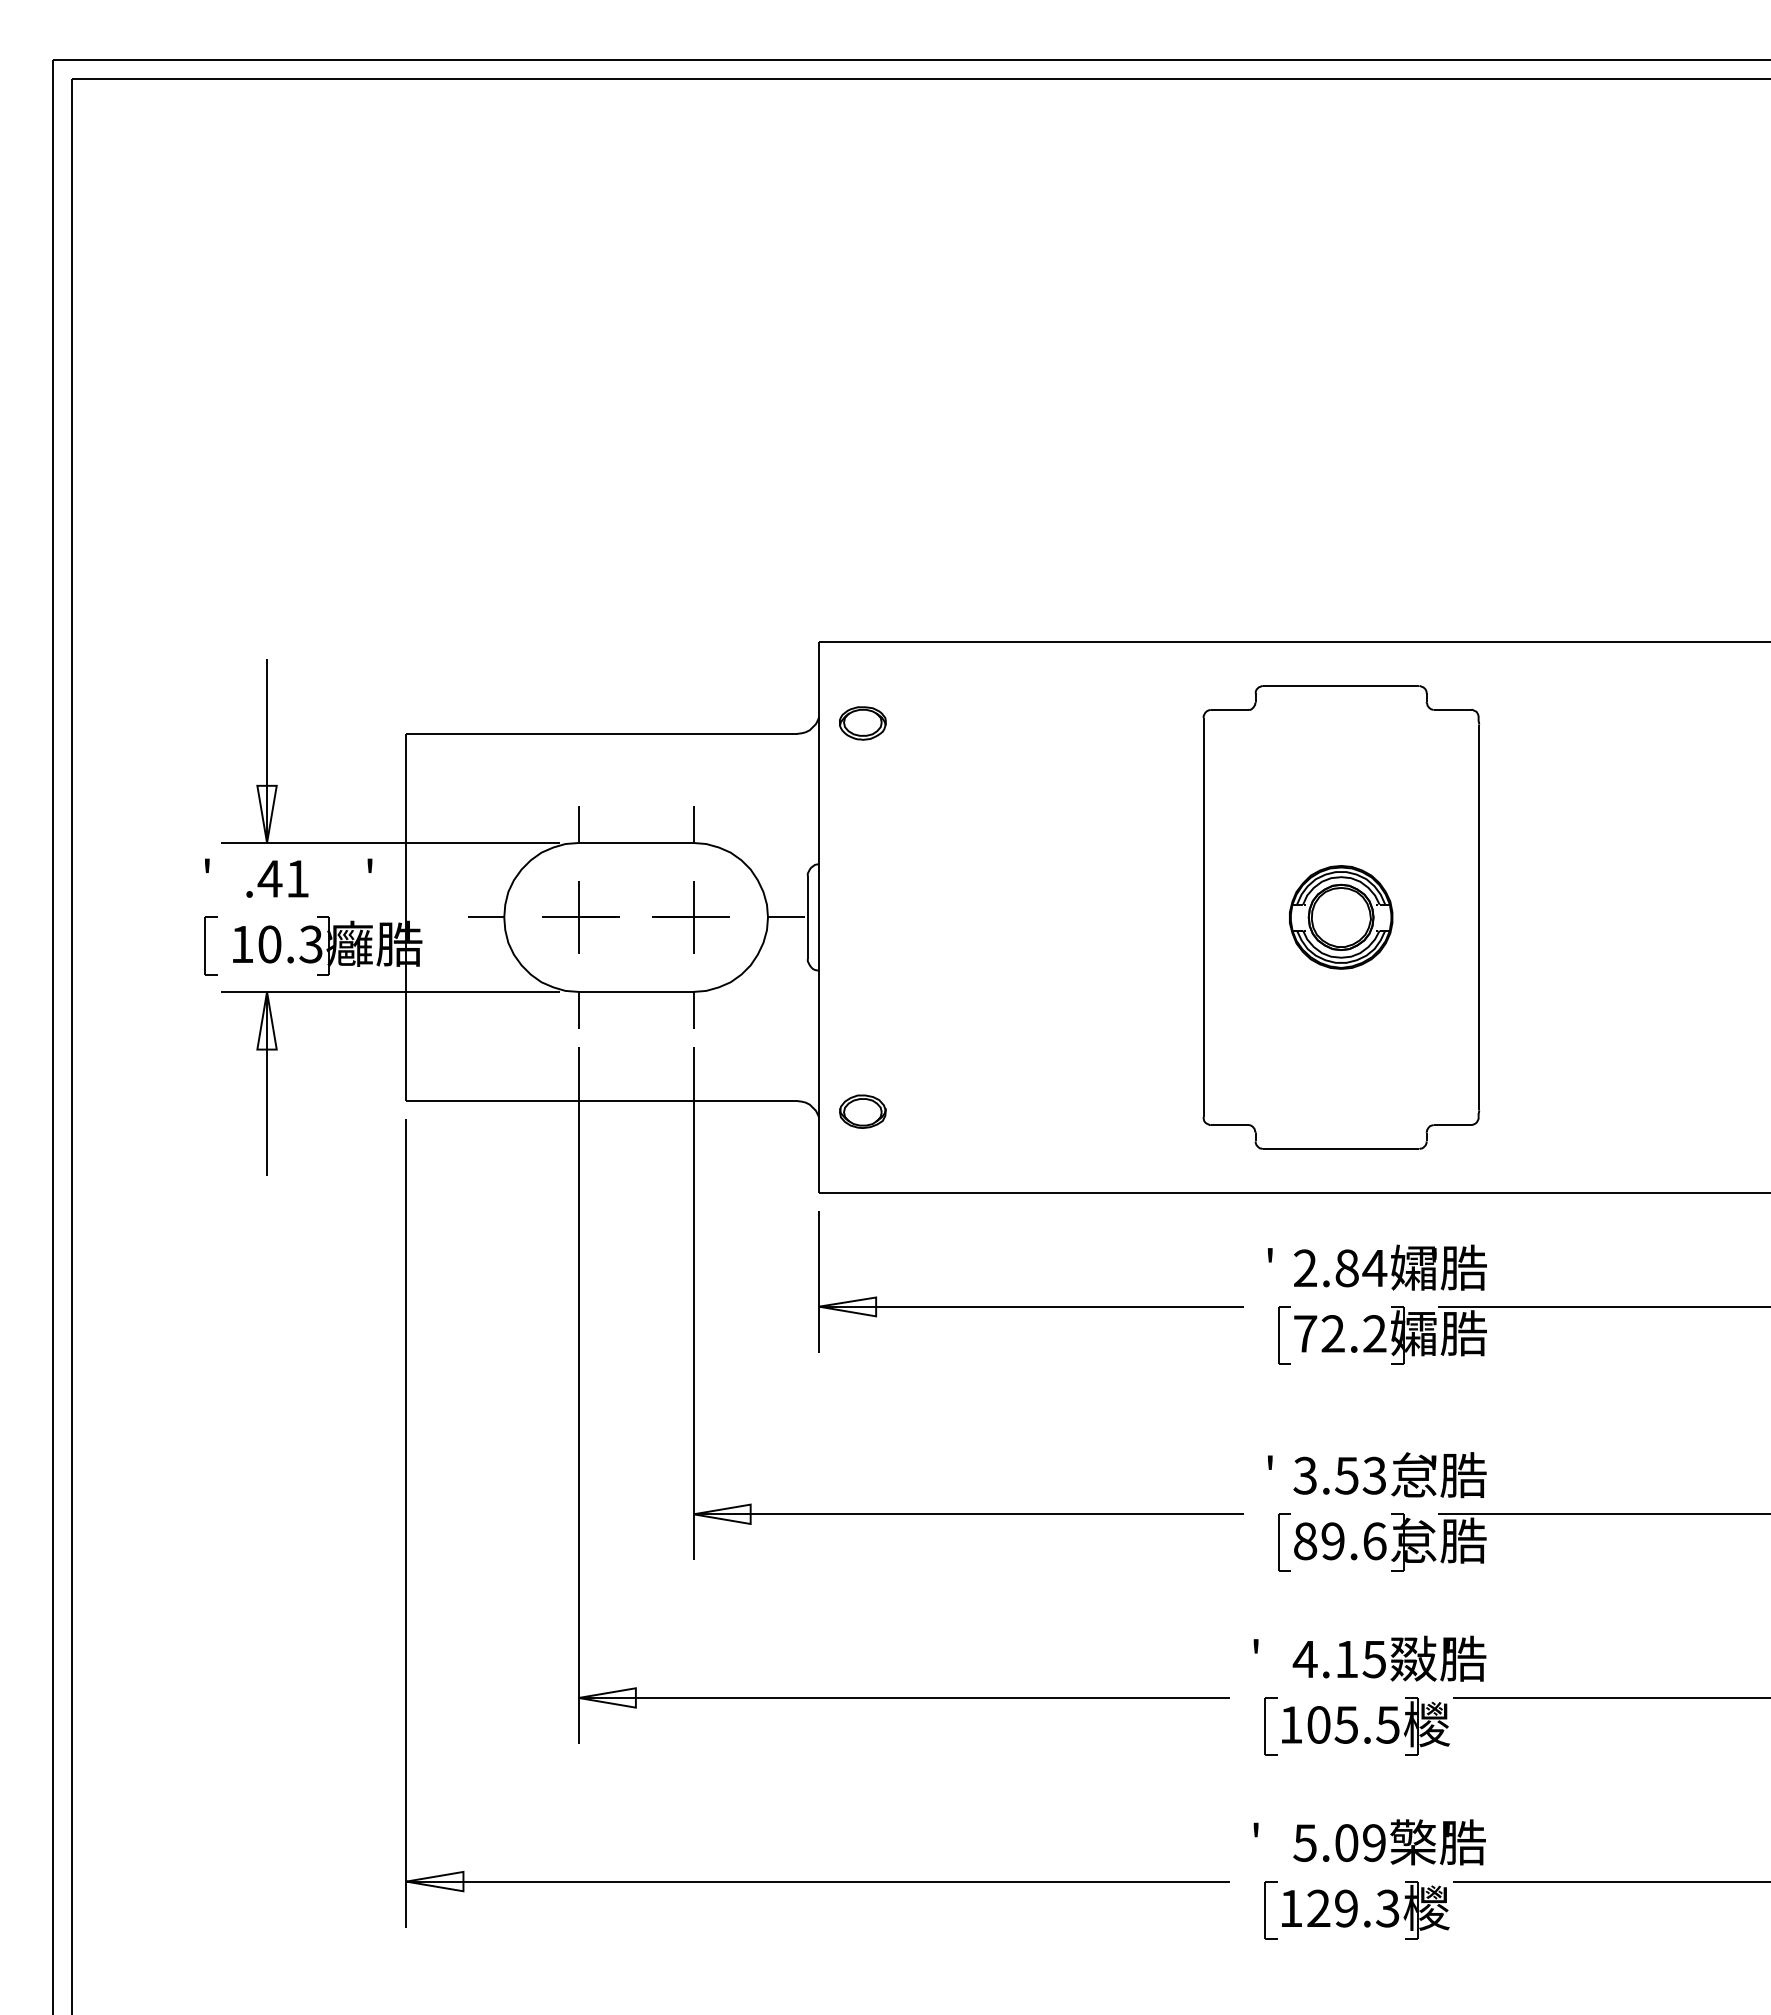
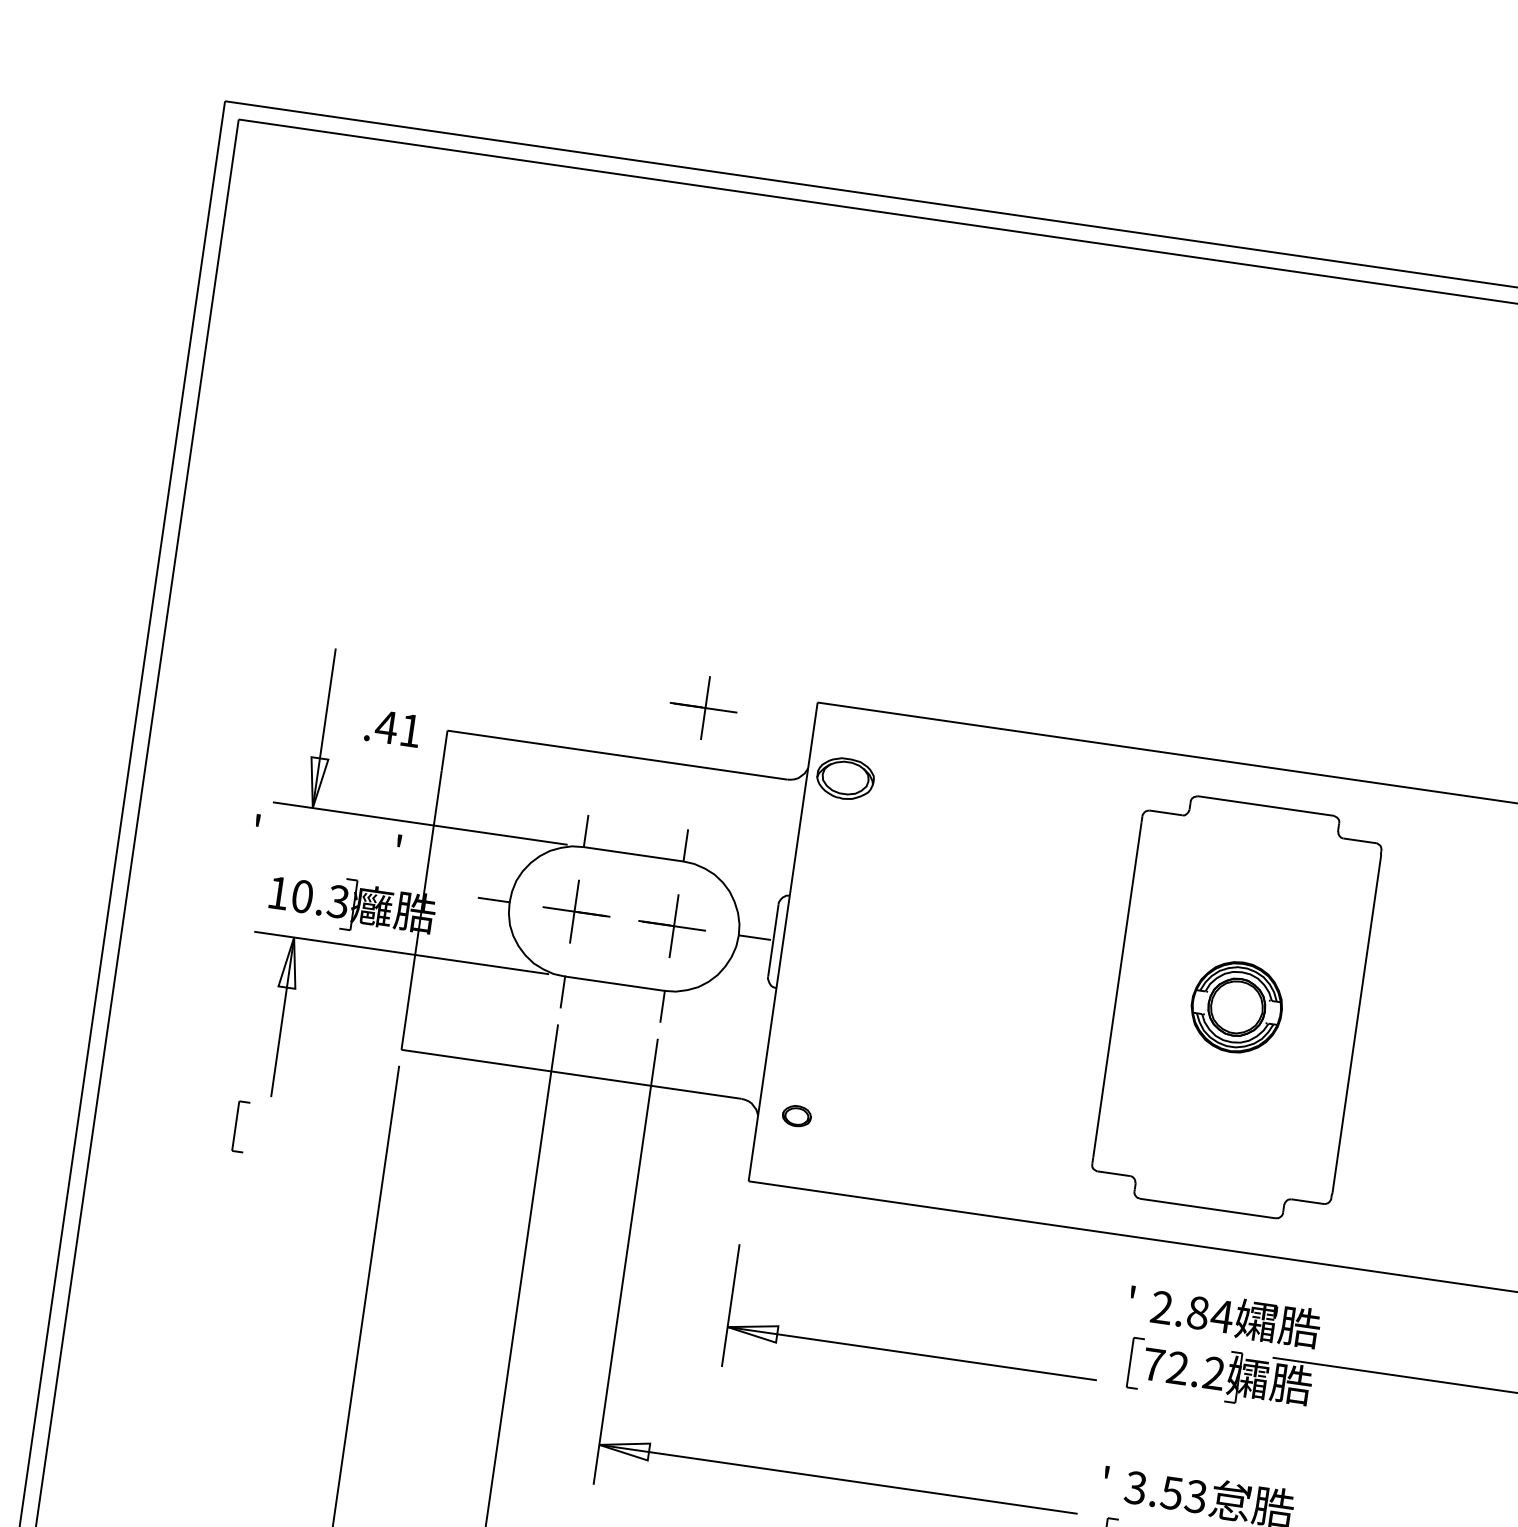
part: (690, 666) -> (702, 707), added
part: (862, 723) -> (845, 778), size x1.4
text: (277, 878) -> (393, 727), moved
part: (210, 945) -> (240, 1126), moved
part: (862, 1111) -> (796, 1115), size x0.7
part: (1030, 1306) -> (911, 1353), moved

